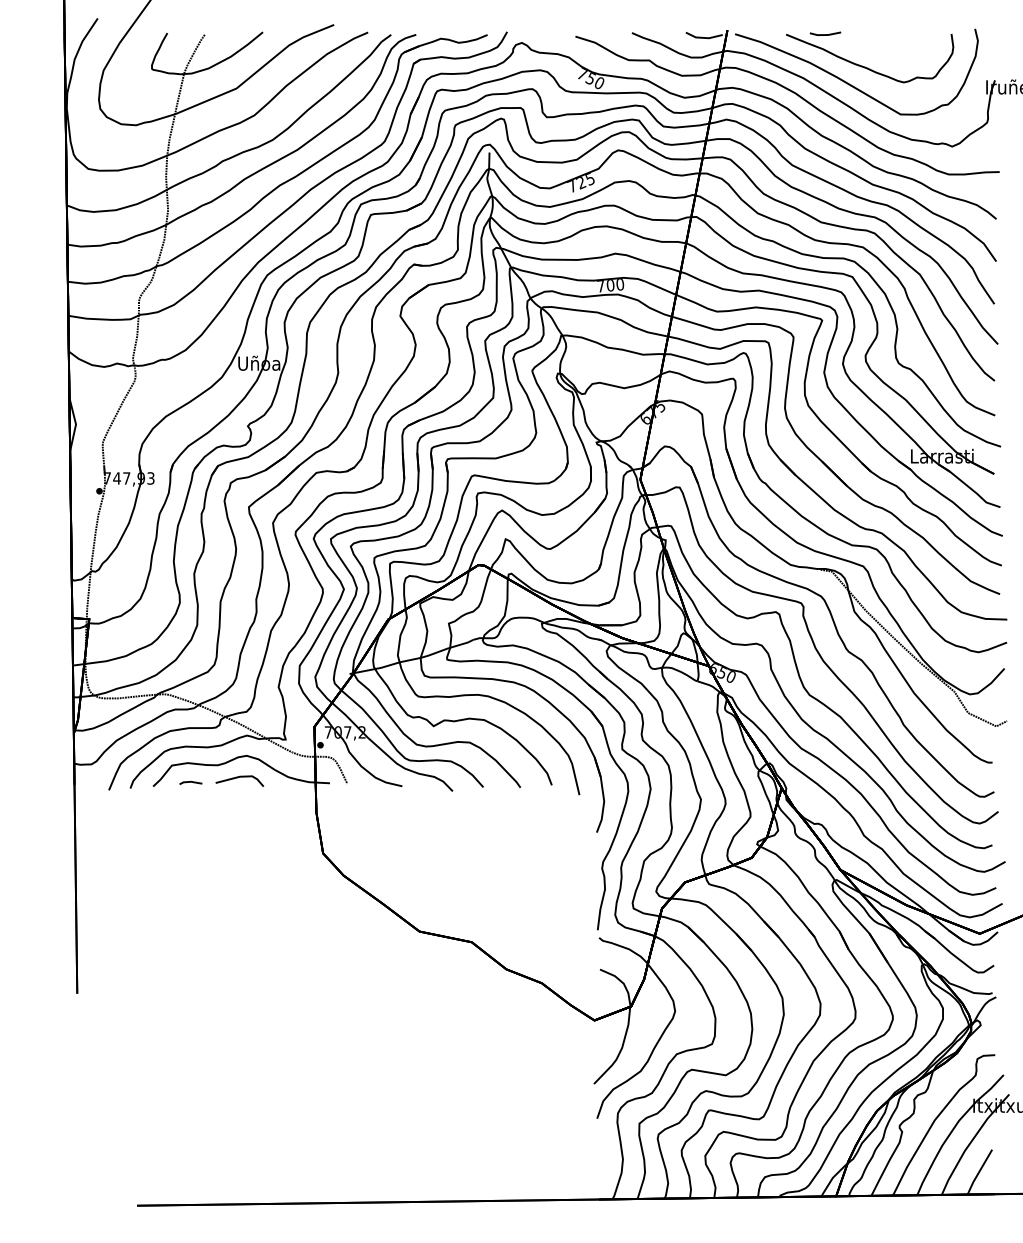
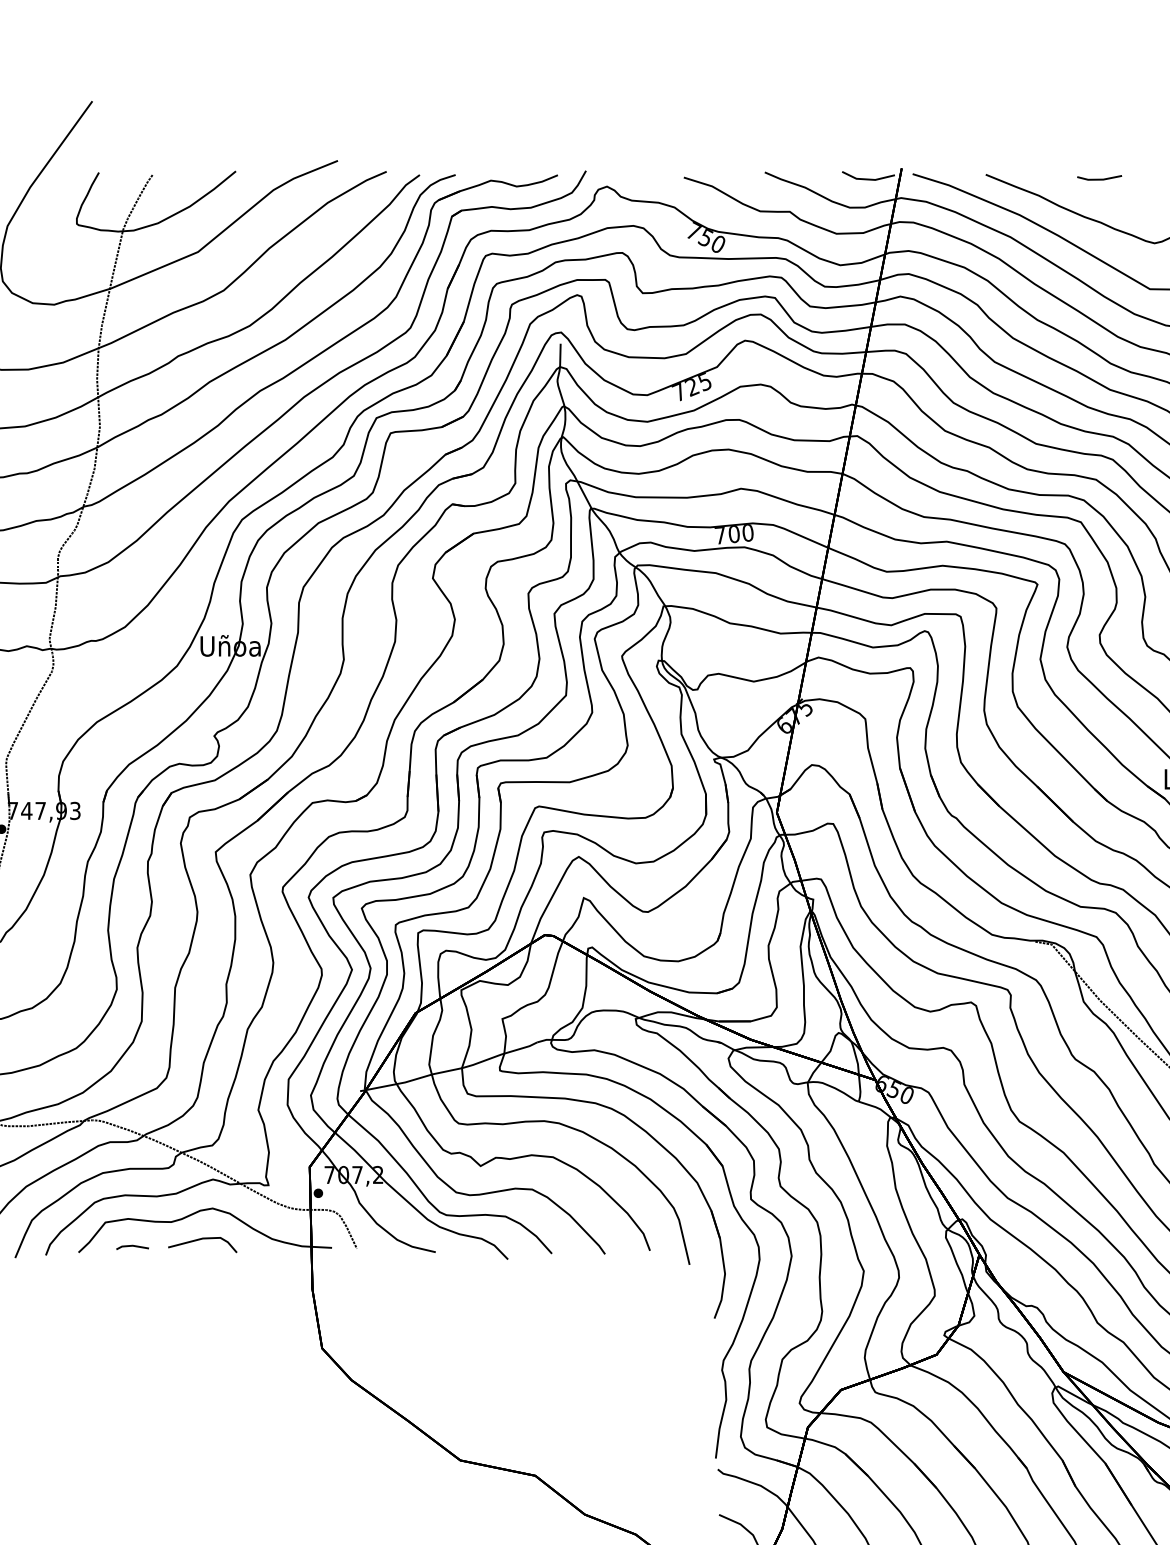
part: (825, 33) -> (1099, 177), moved

